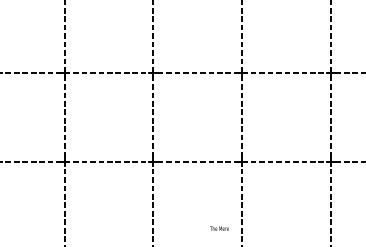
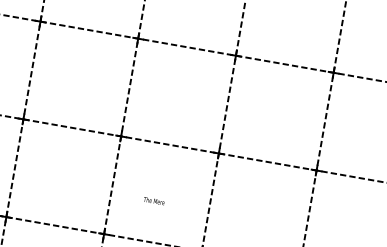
text: (219, 228) -> (154, 200), moved

